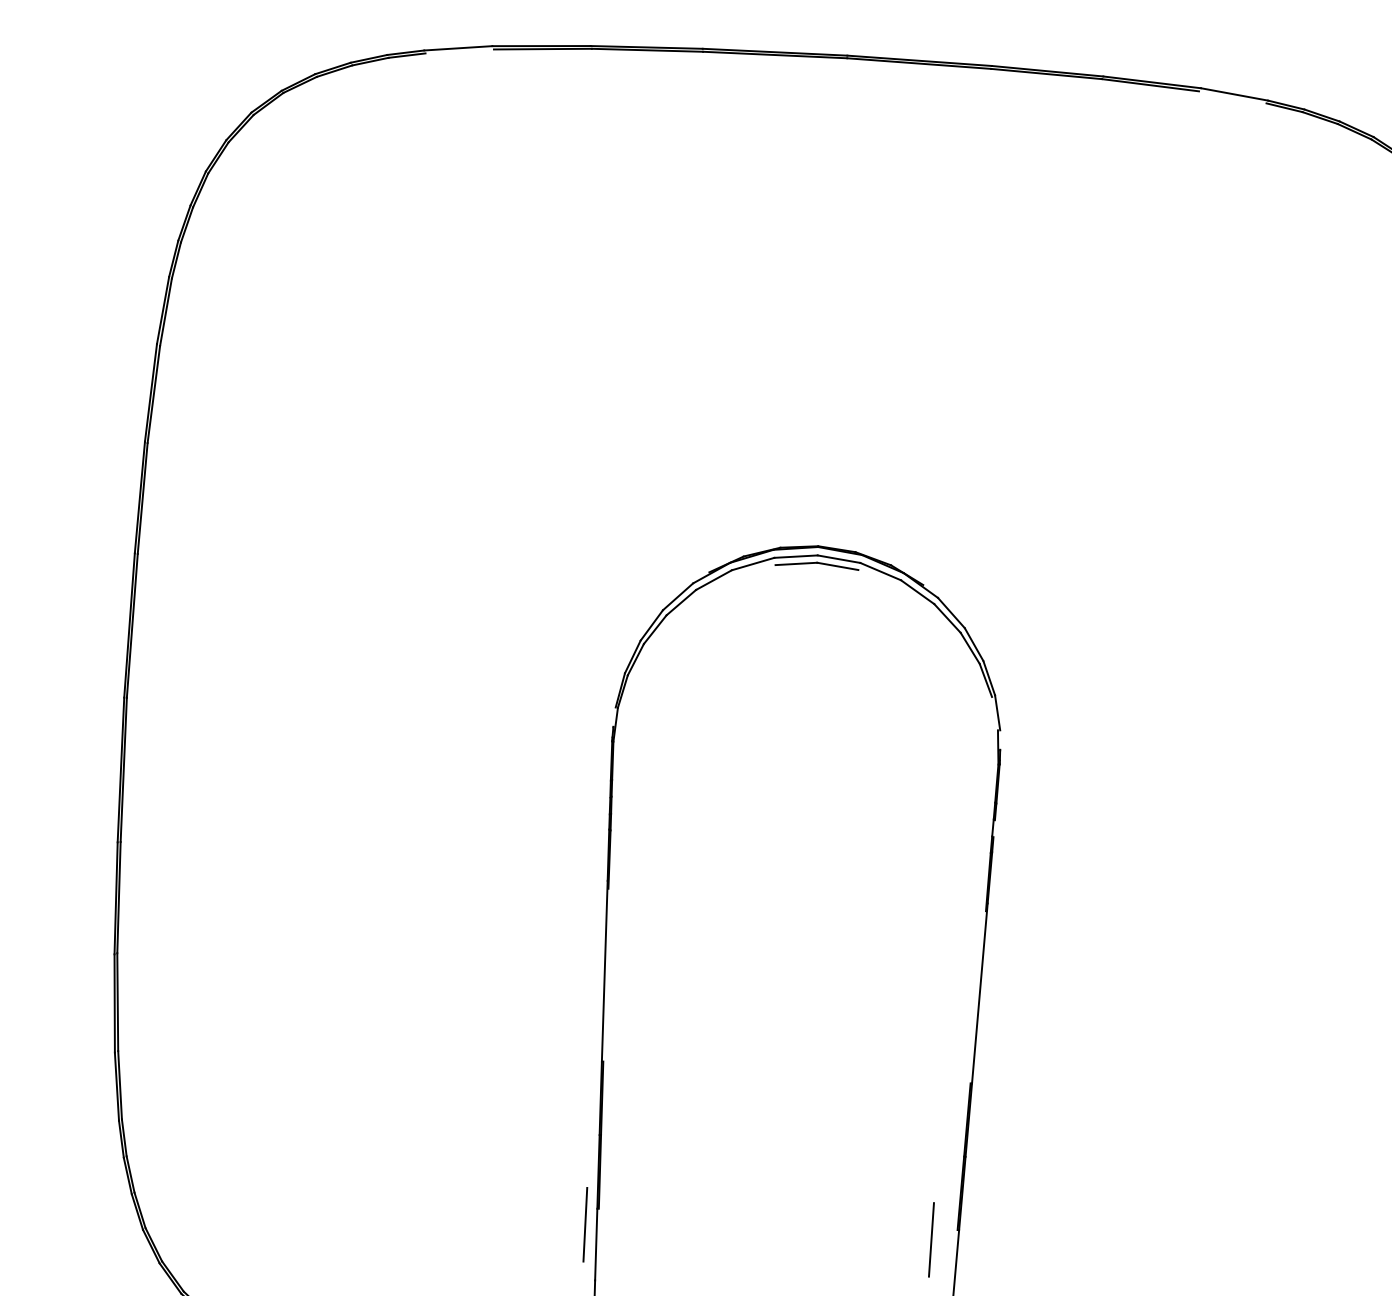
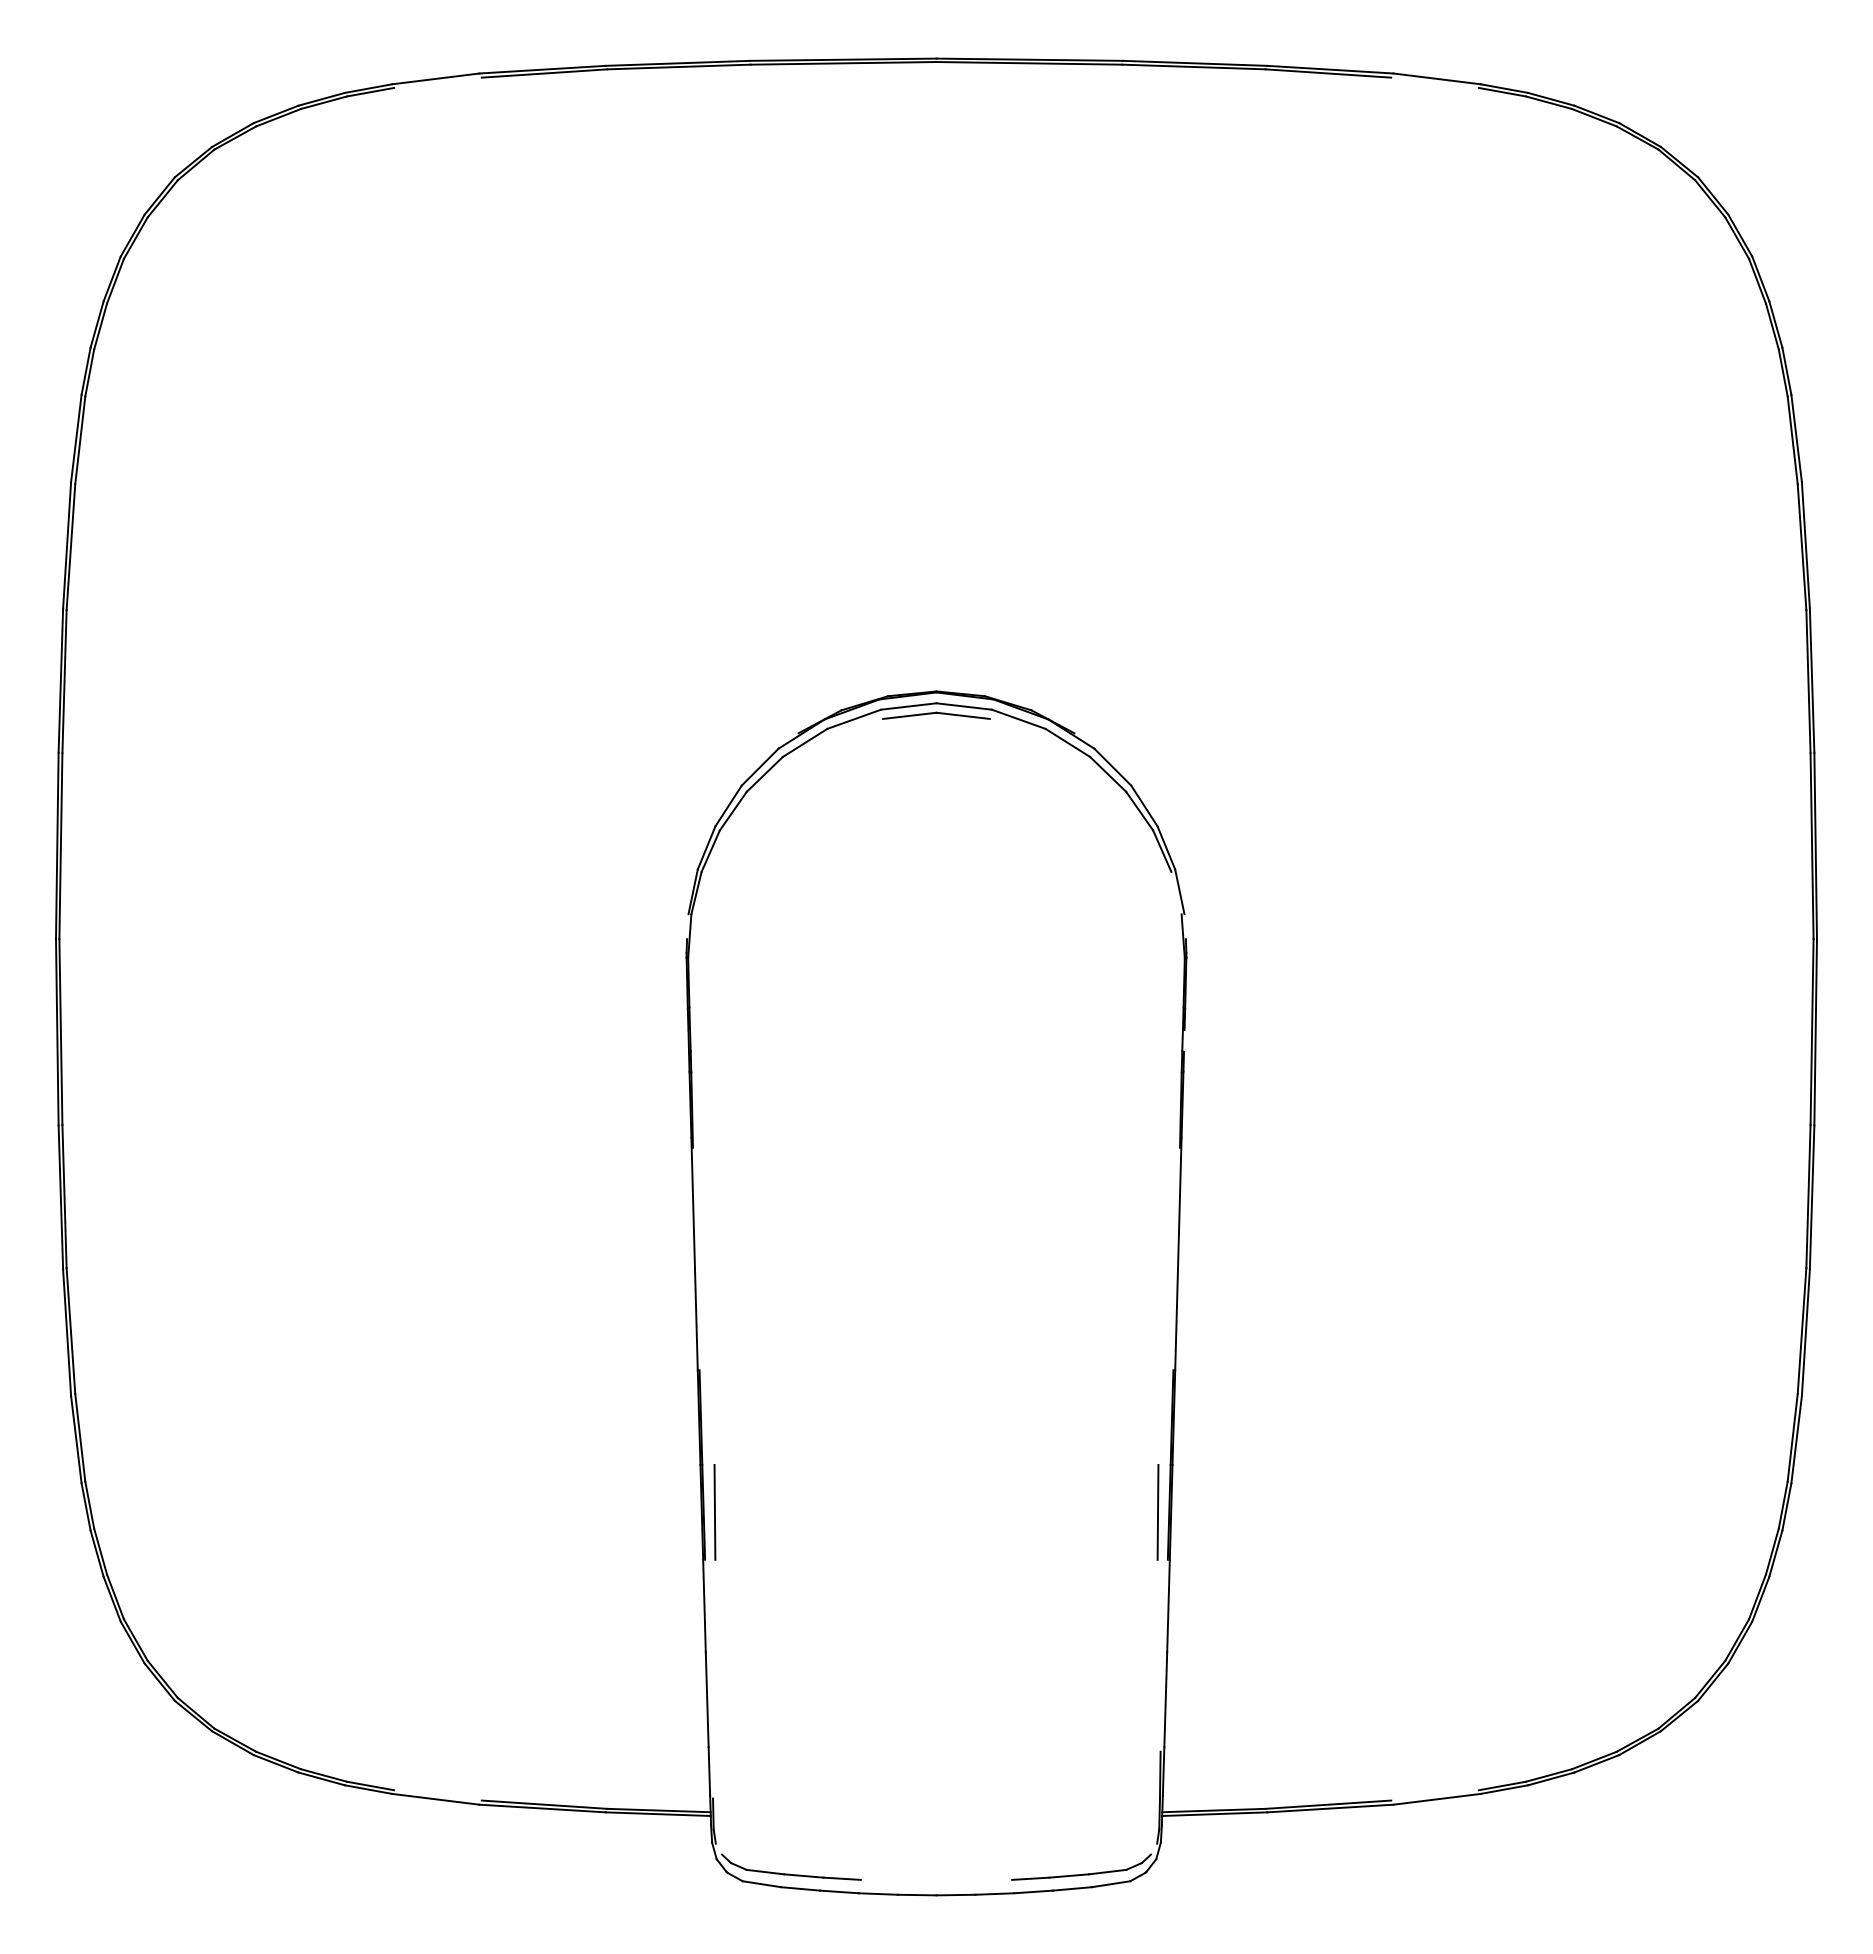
line: (584, 1224) -> (714, 1512), moved
line: (931, 1239) -> (1157, 1512), moved

